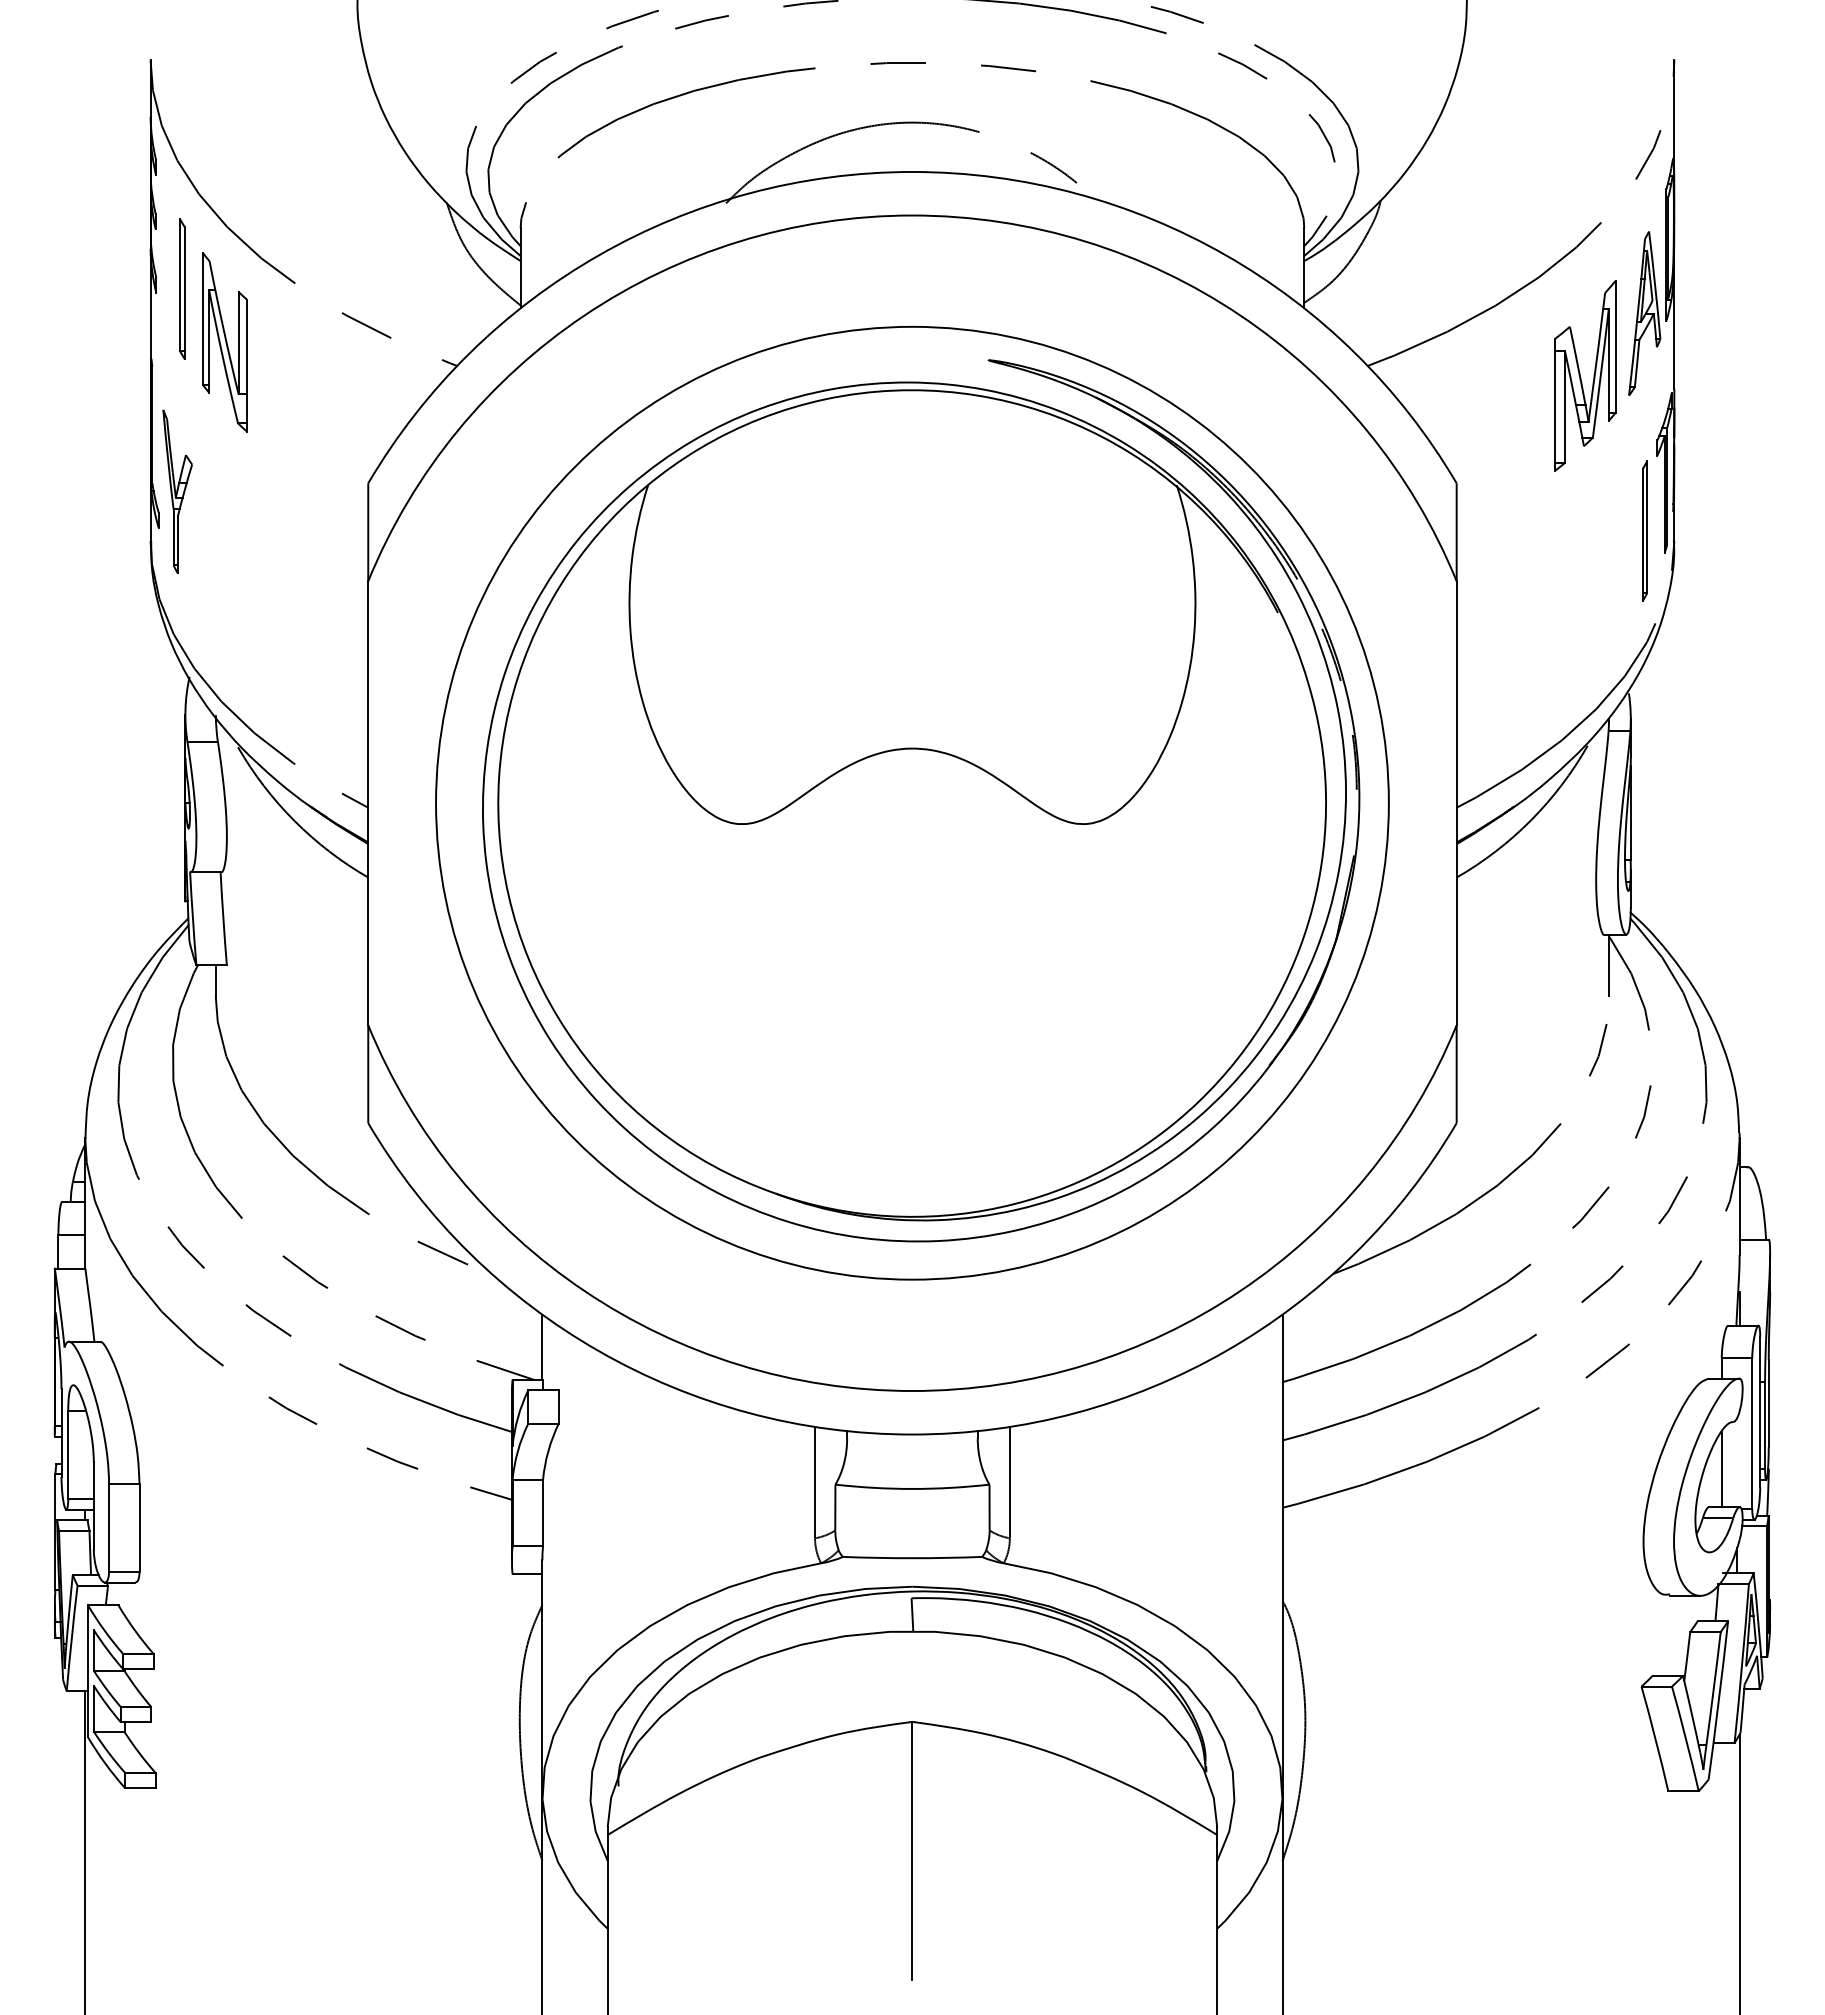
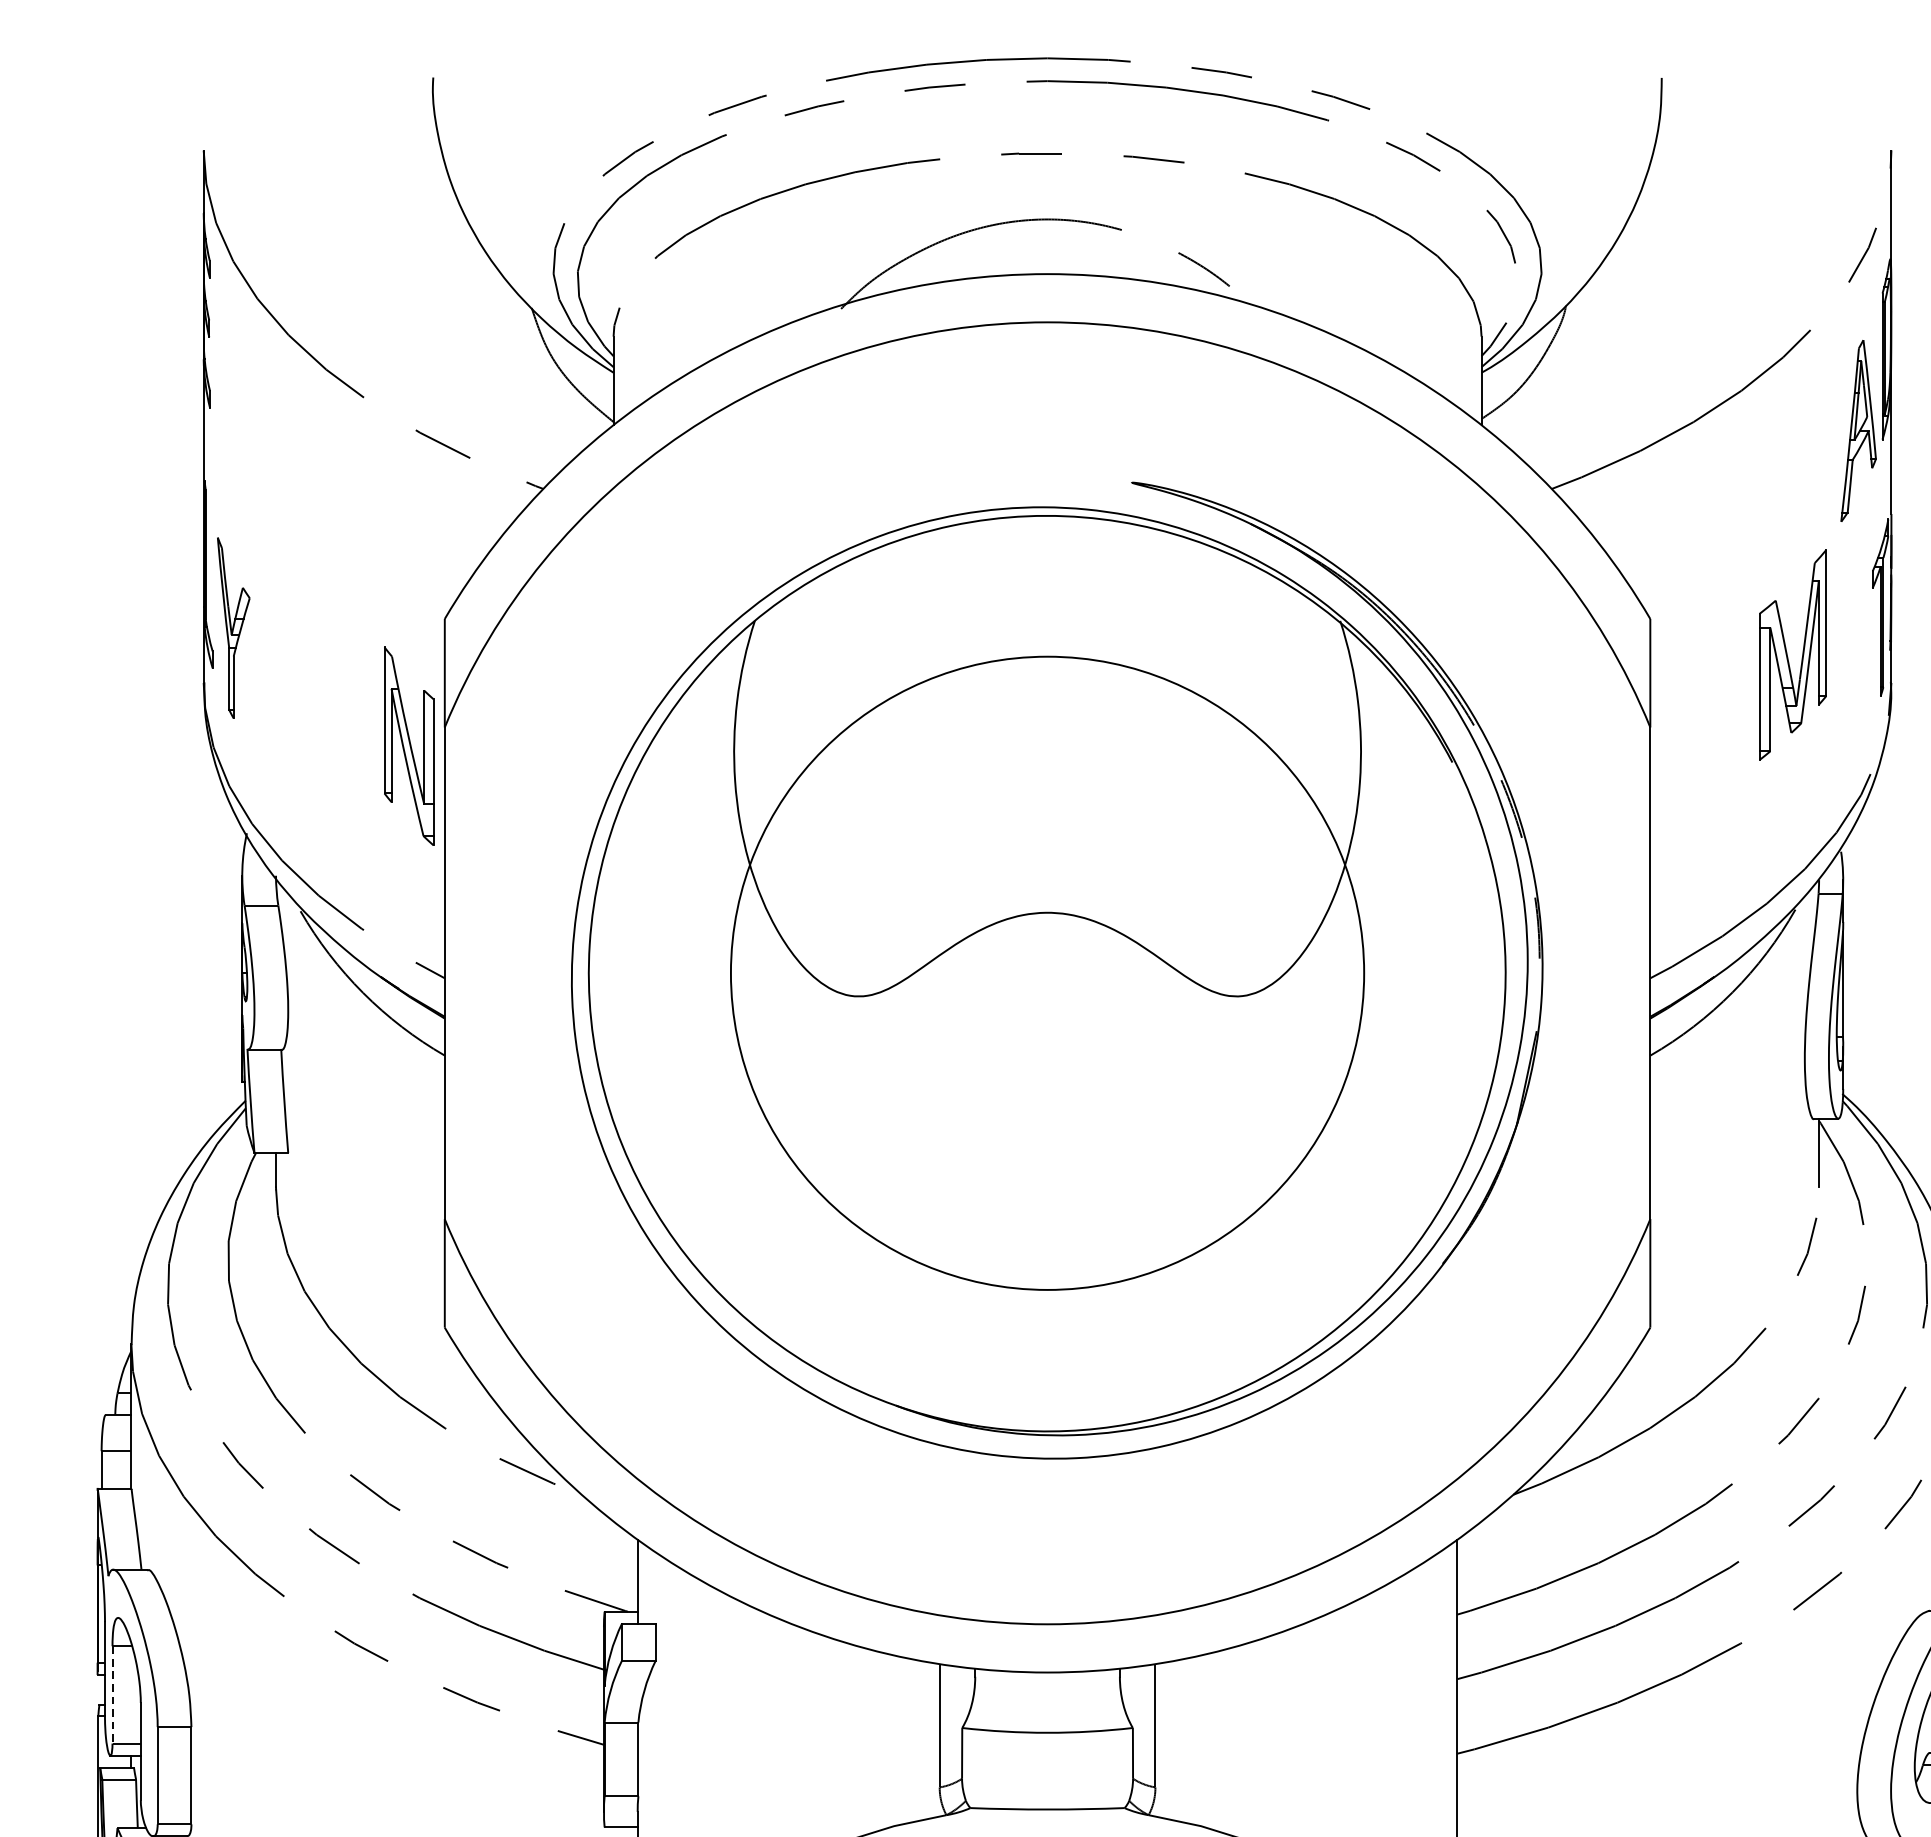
part: (182, 288) -> (239, 403), removed
part: (224, 342) -> (408, 746), moved
part: (1585, 375) -> (1793, 654), moved
part: (1644, 530) -> (1858, 671), removed
circle: (912, 802) -> (1047, 972), size x0.6
line: (68, 1454) -> (112, 1694), solid -> dashed

